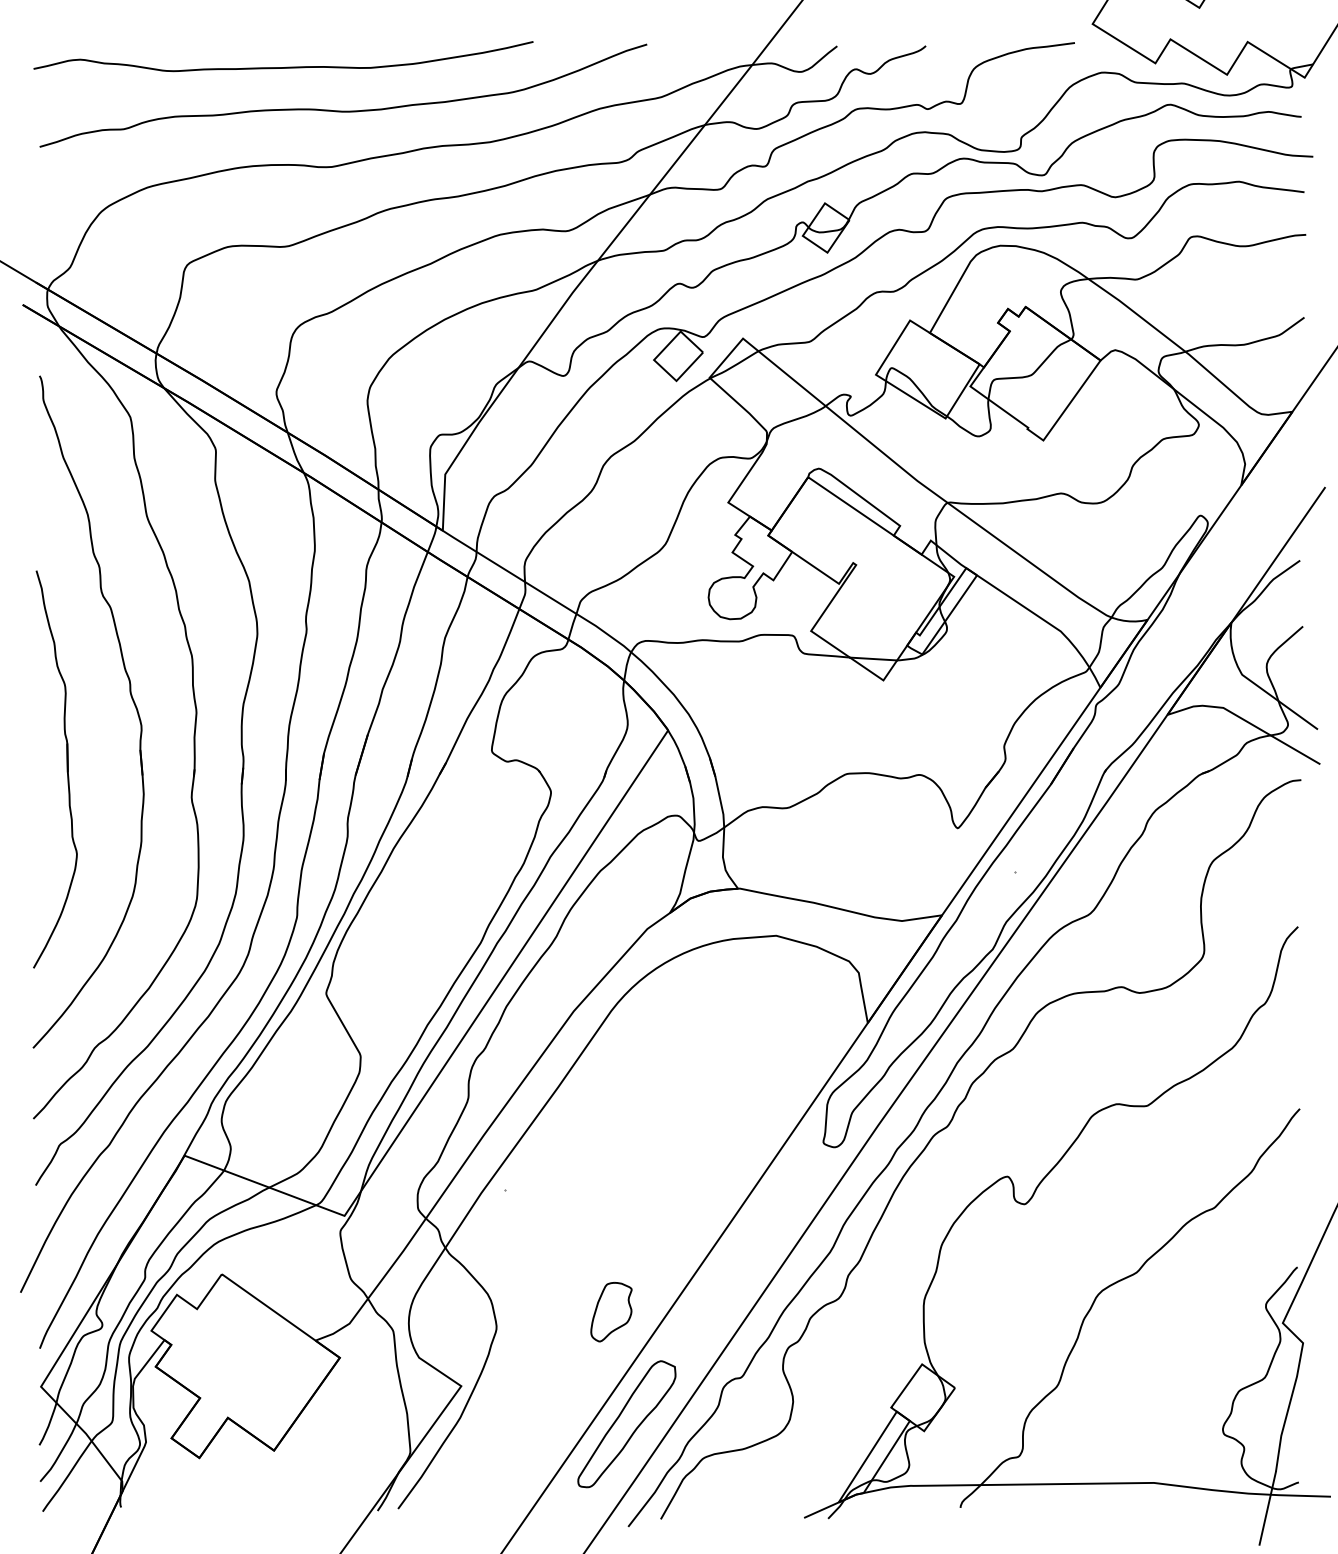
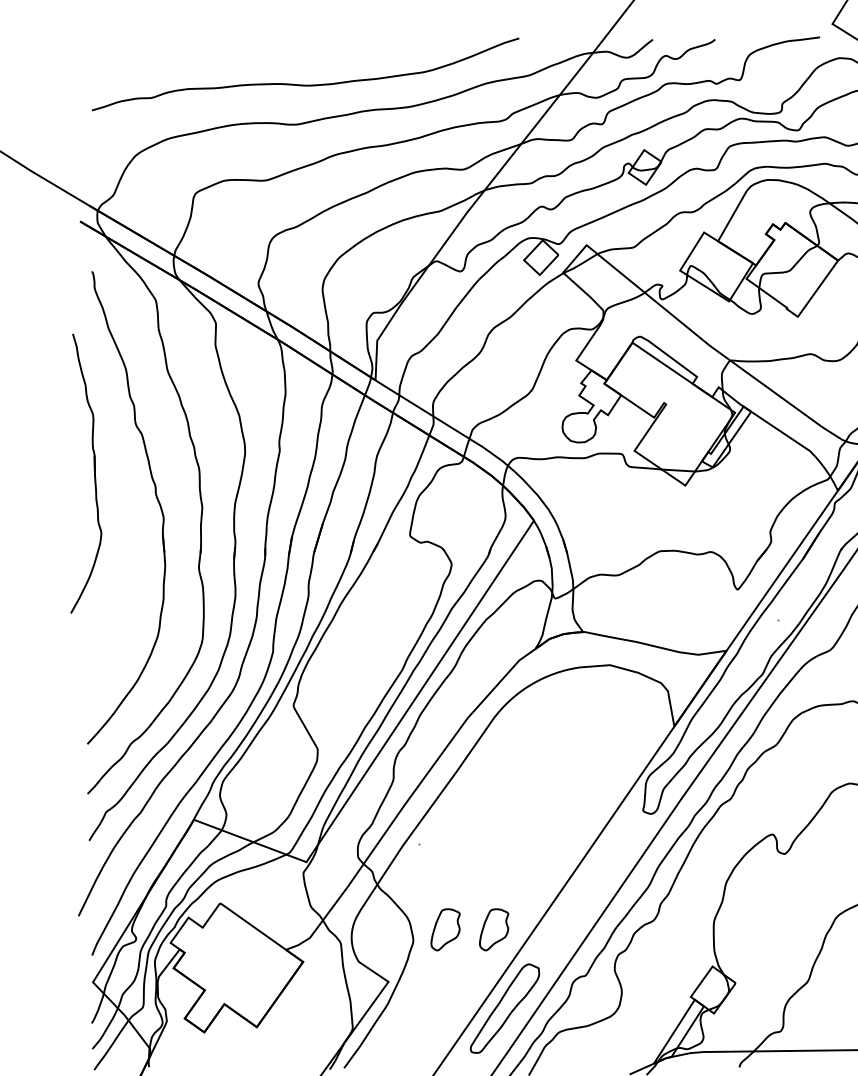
curve: (286, 66) -> (265, 53), removed
part: (66, 769) -> (94, 473), moved
part: (542, 1311) -> (445, 929), added

